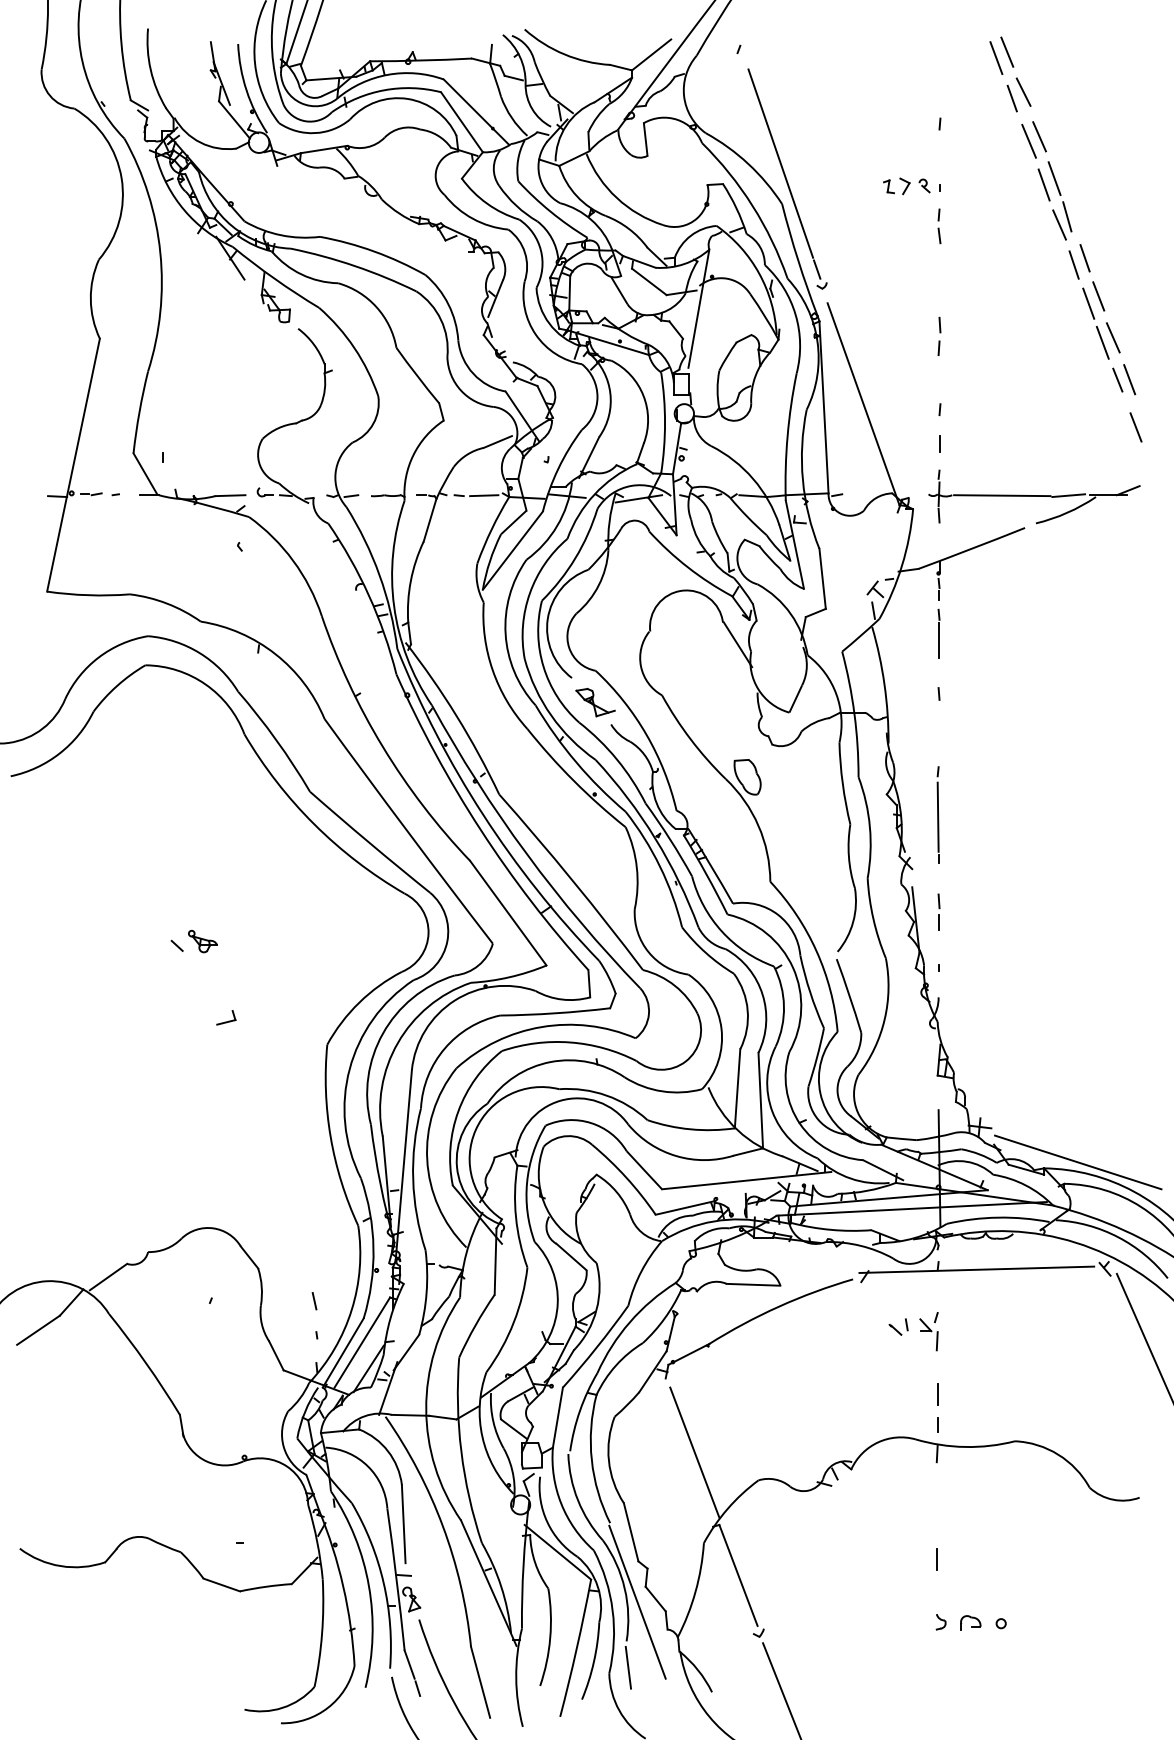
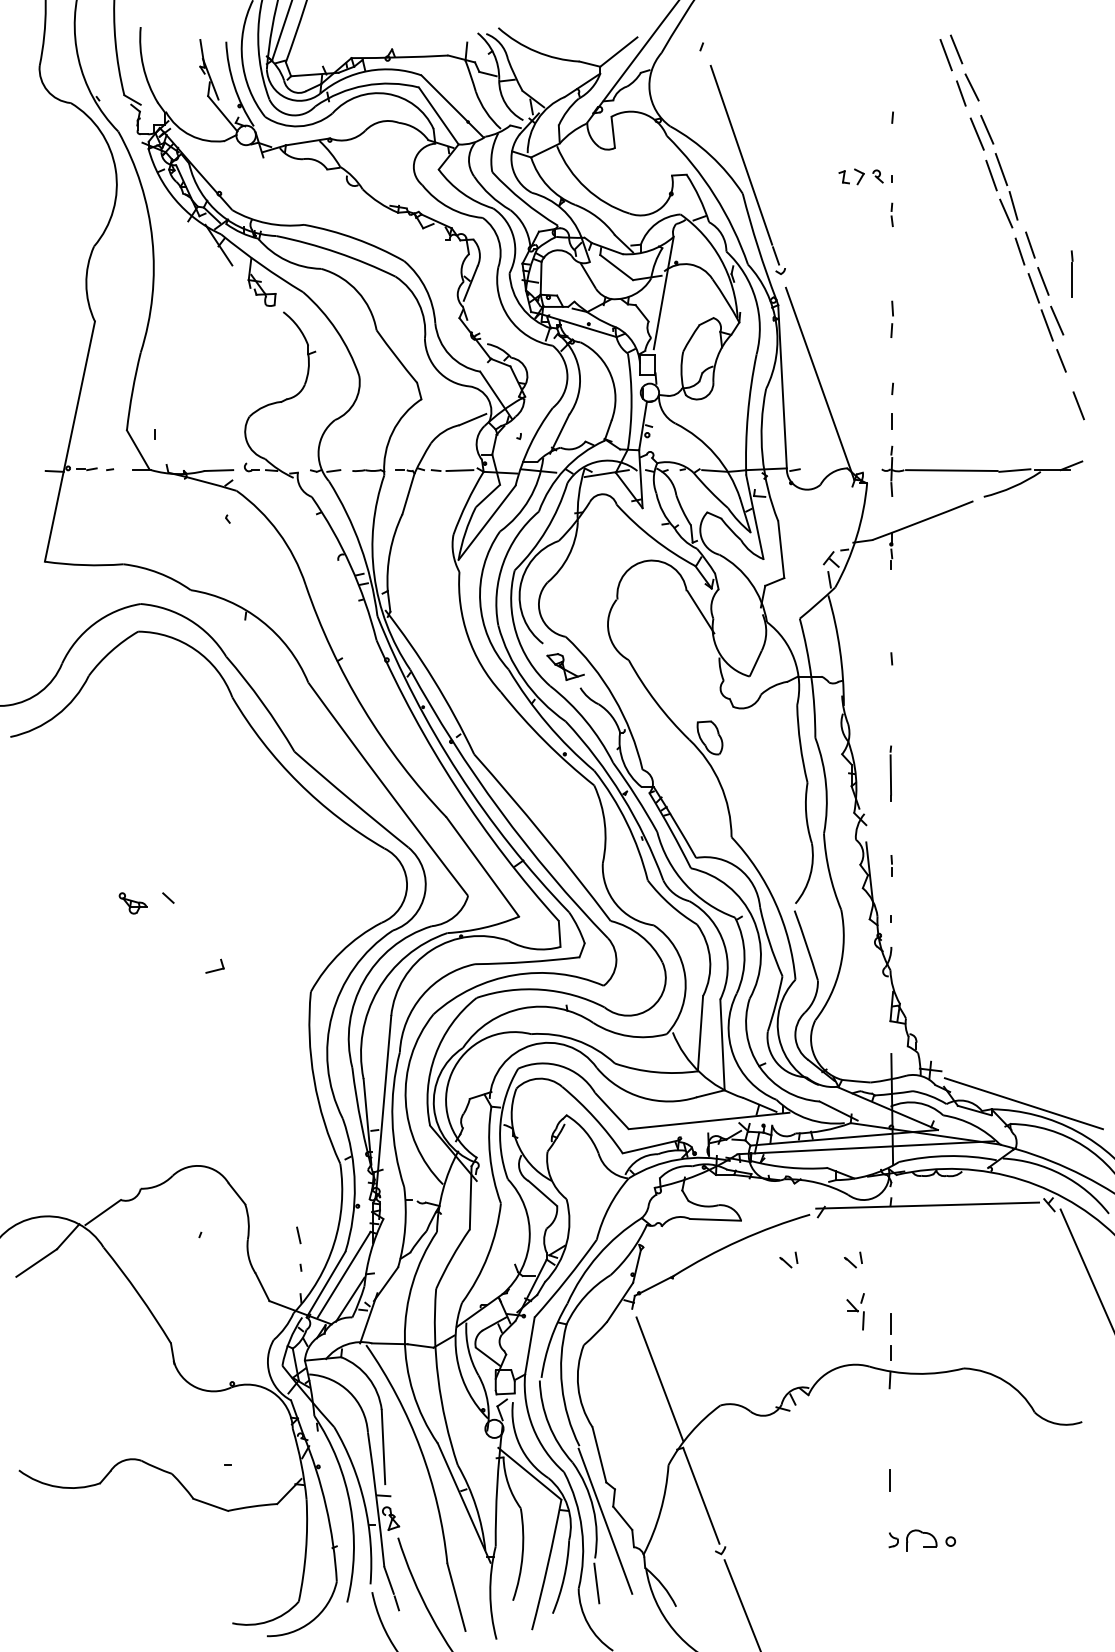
part: (939, 226) -> (892, 214), size x0.7
line: (1129, 379) -> (1072, 360), removed
part: (938, 633) -> (1071, 273), moved
part: (937, 814) -> (890, 773), size x0.6
part: (938, 911) -> (891, 865), size x0.6
part: (202, 941) -> (132, 903), moved
part: (830, 1326) -> (788, 1259), added
part: (928, 1331) -> (855, 1311), moved
part: (970, 1622) -> (921, 1540), size x1.6

